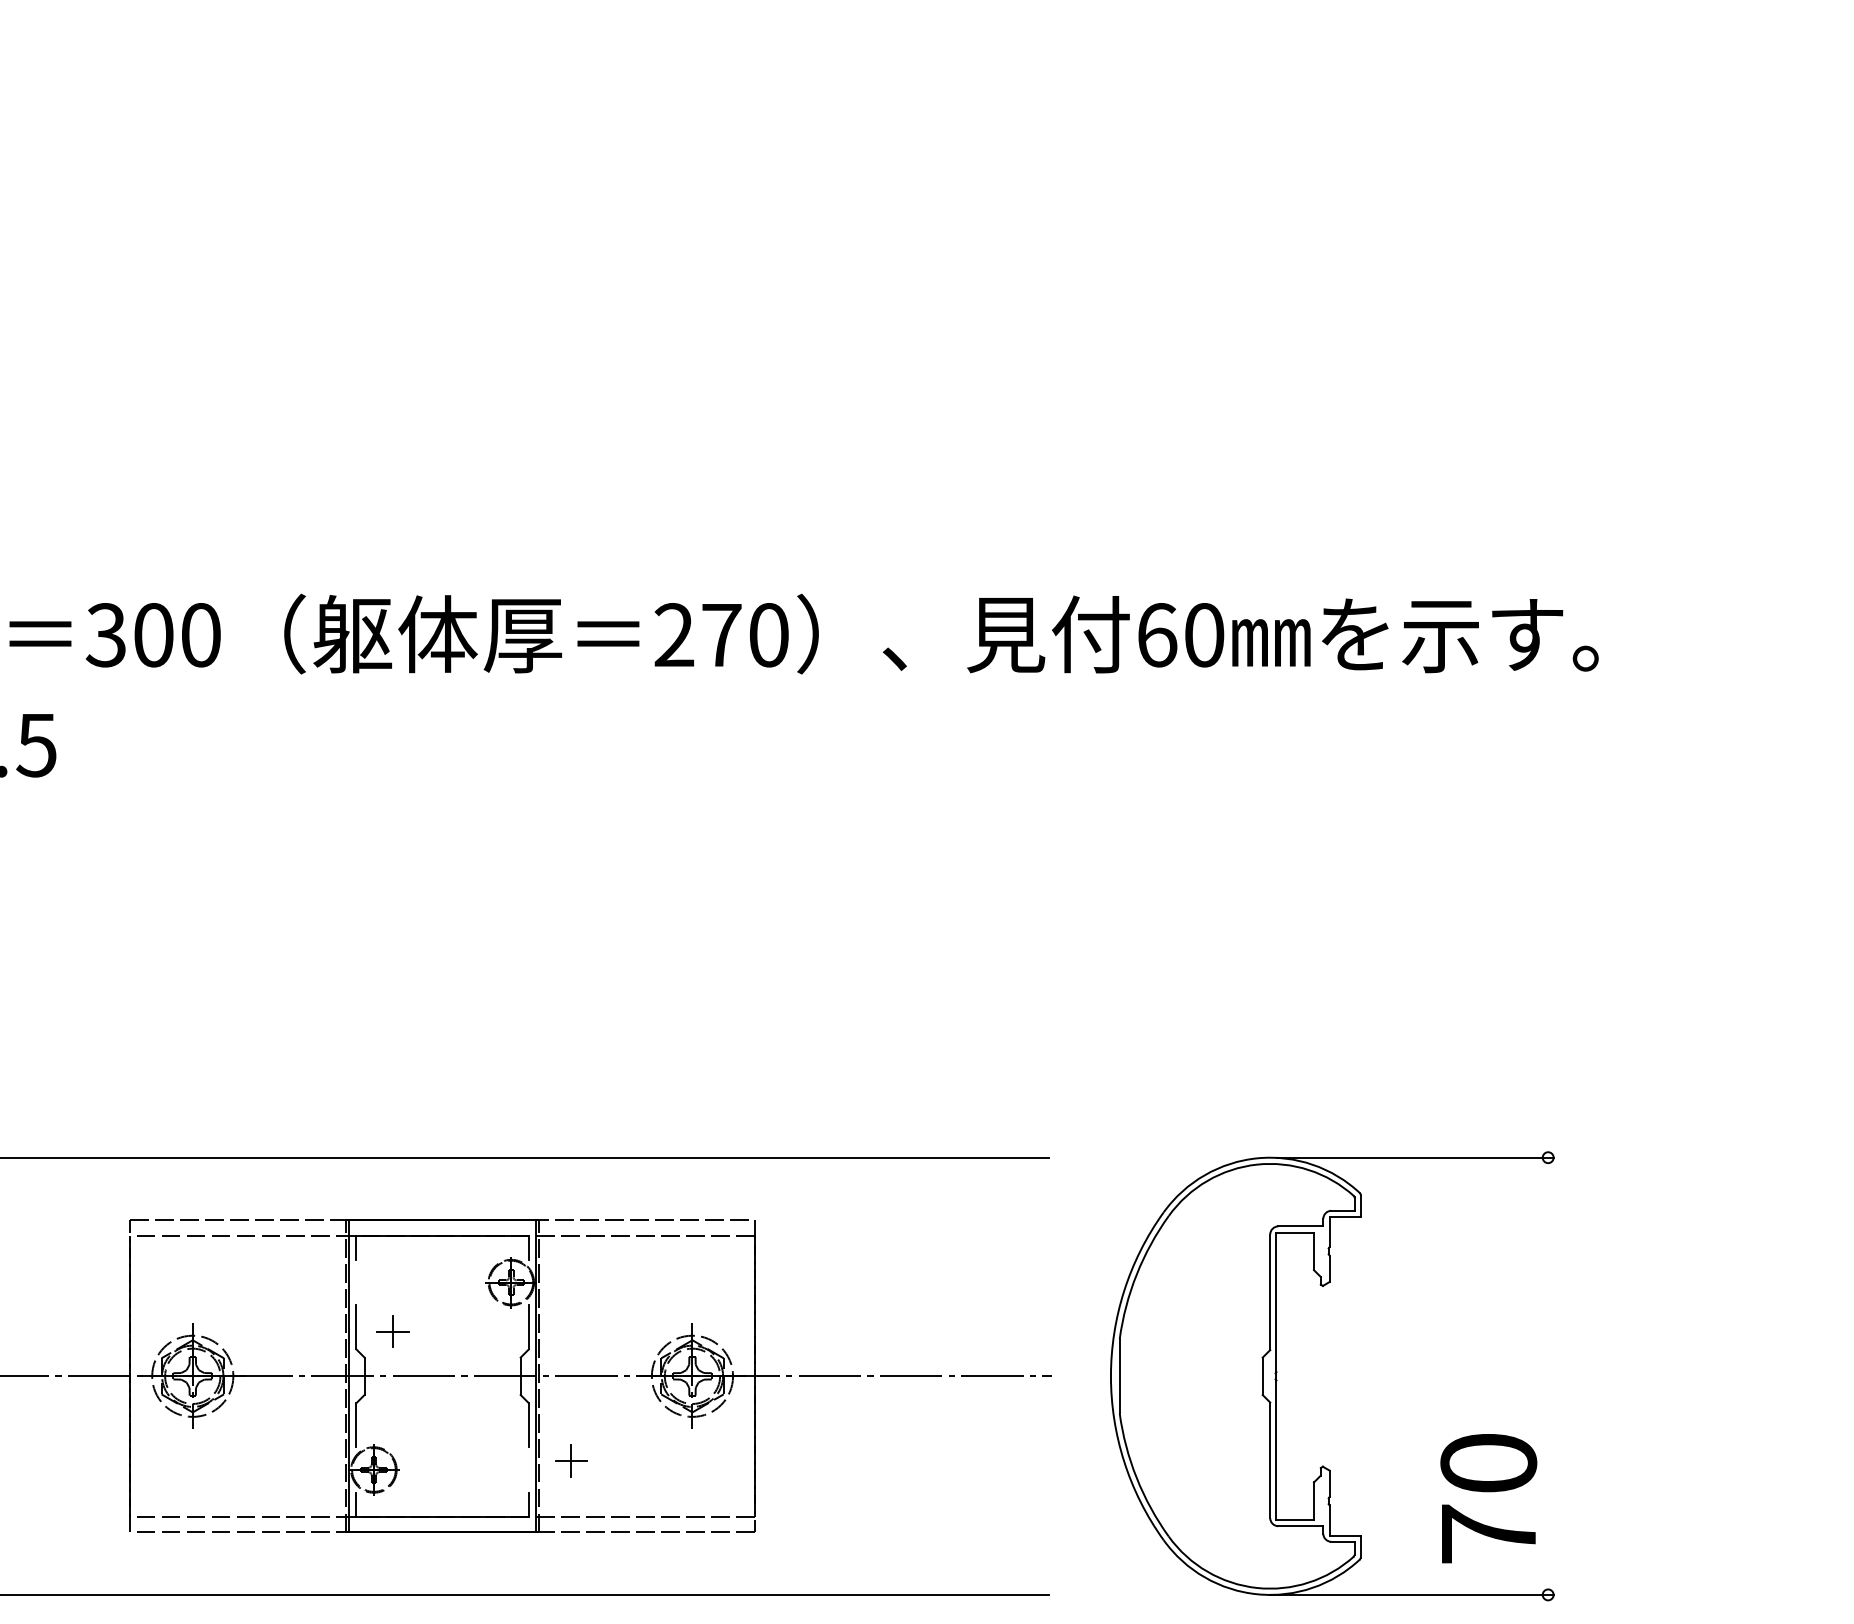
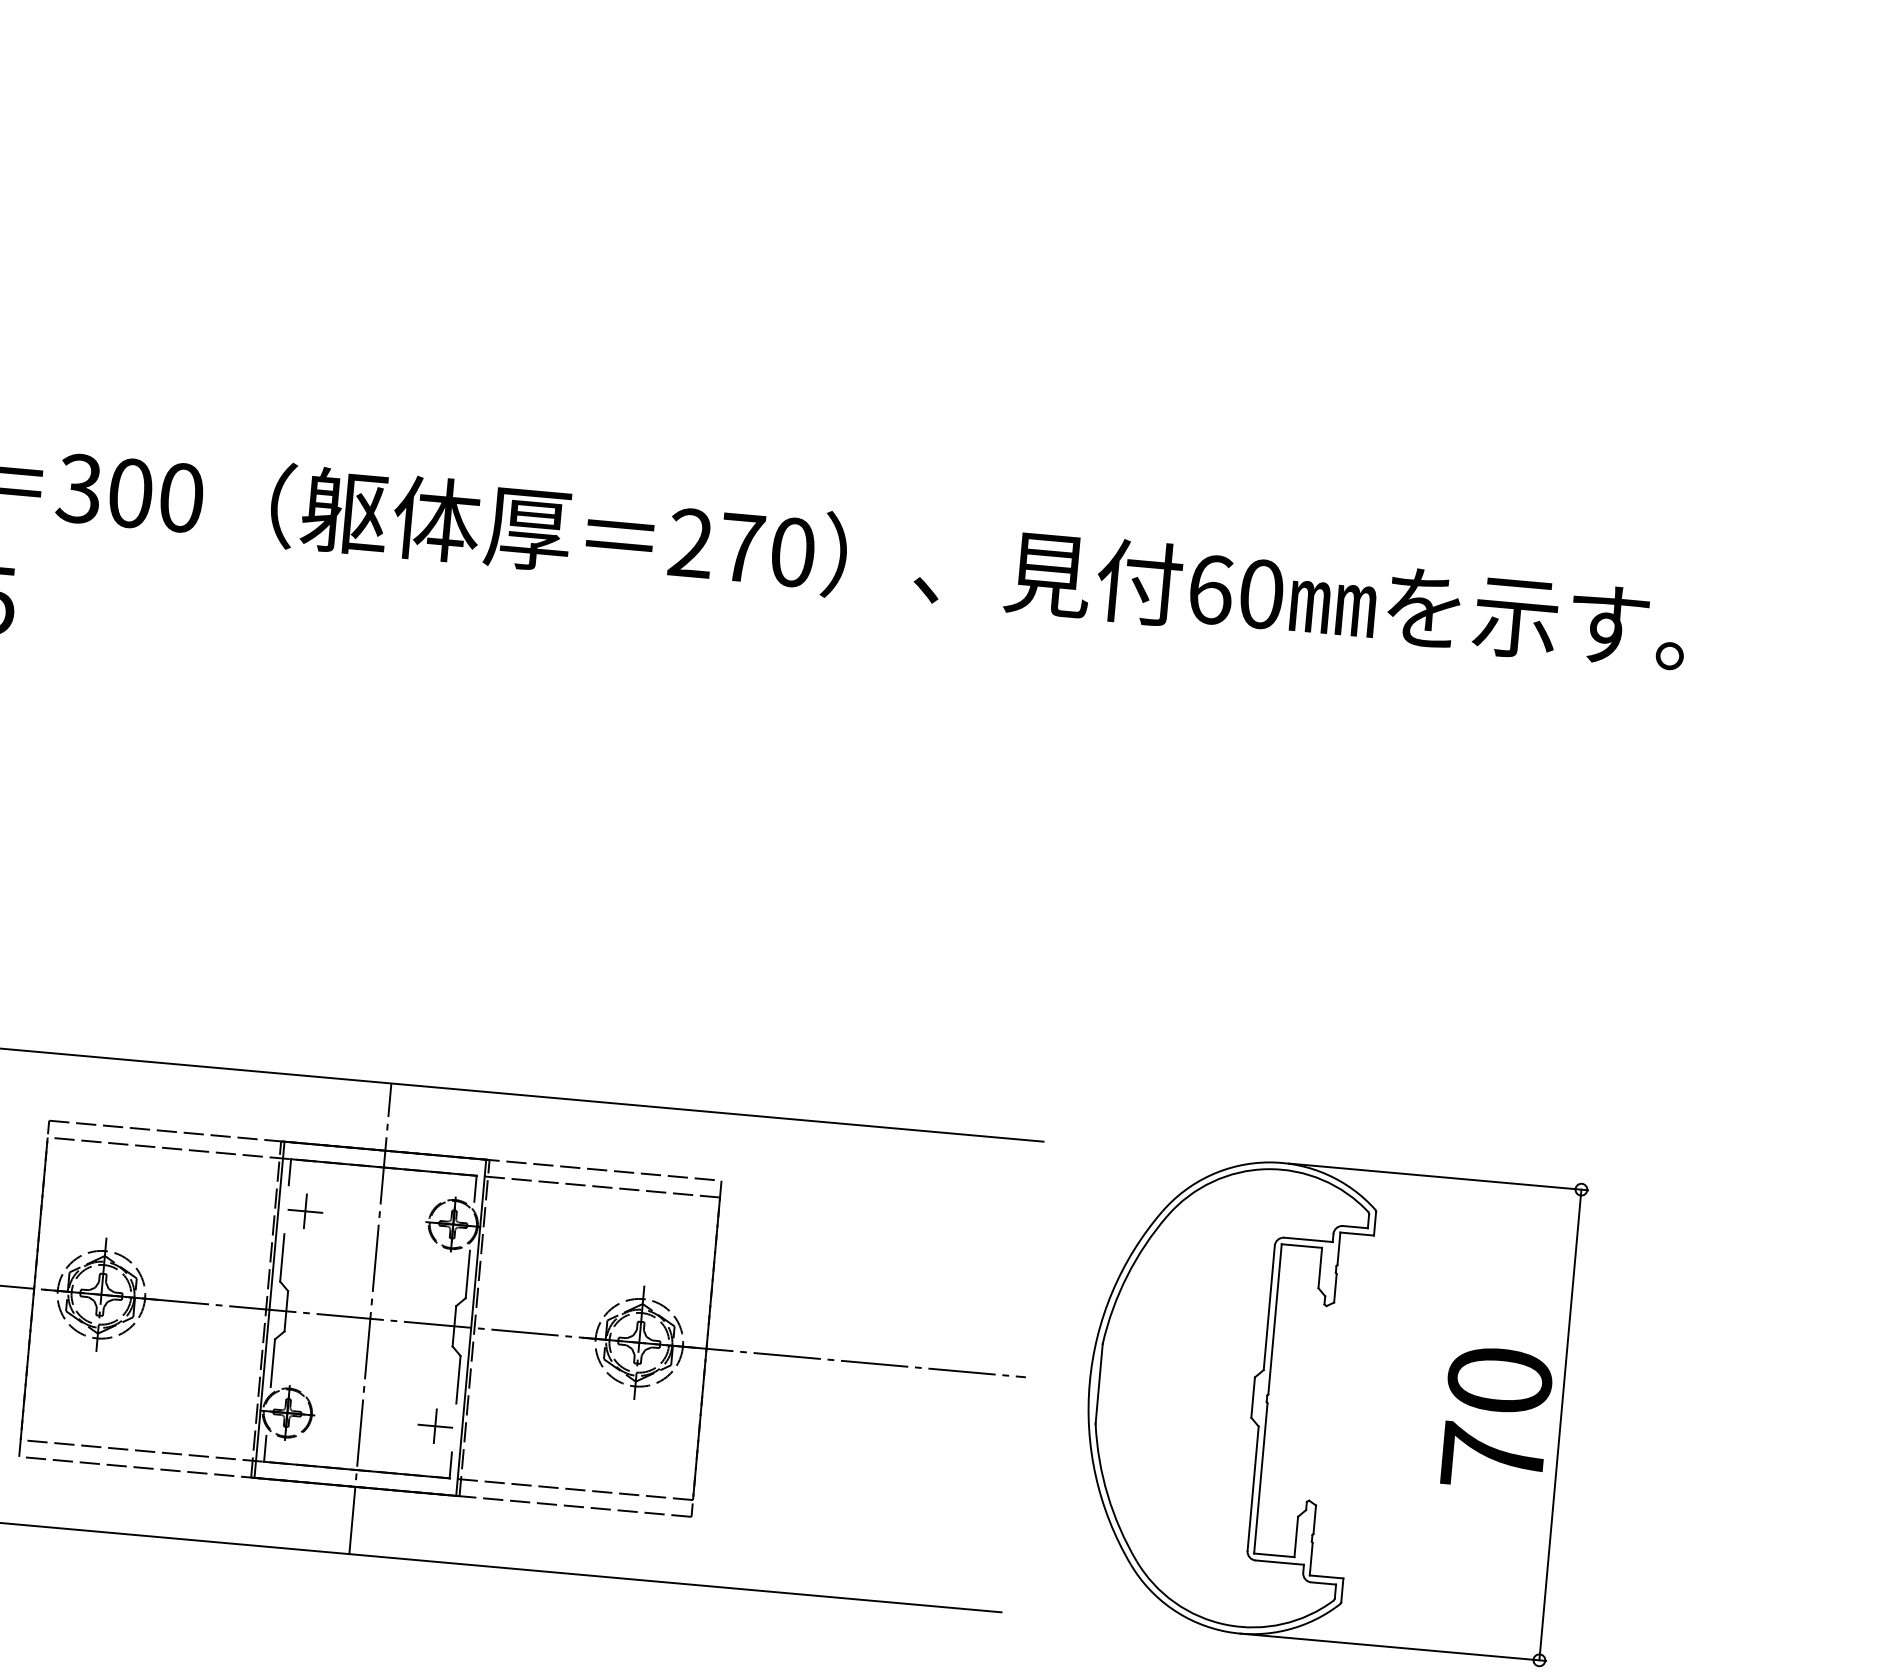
part: (392, 1331) -> (304, 1211), moved
line: (442, 1375) -> (370, 1317), added
line: (1548, 1375) -> (1560, 1424), added
part: (571, 1460) -> (435, 1425), moved
text: (1488, 1498) -> (1496, 1418), moved

